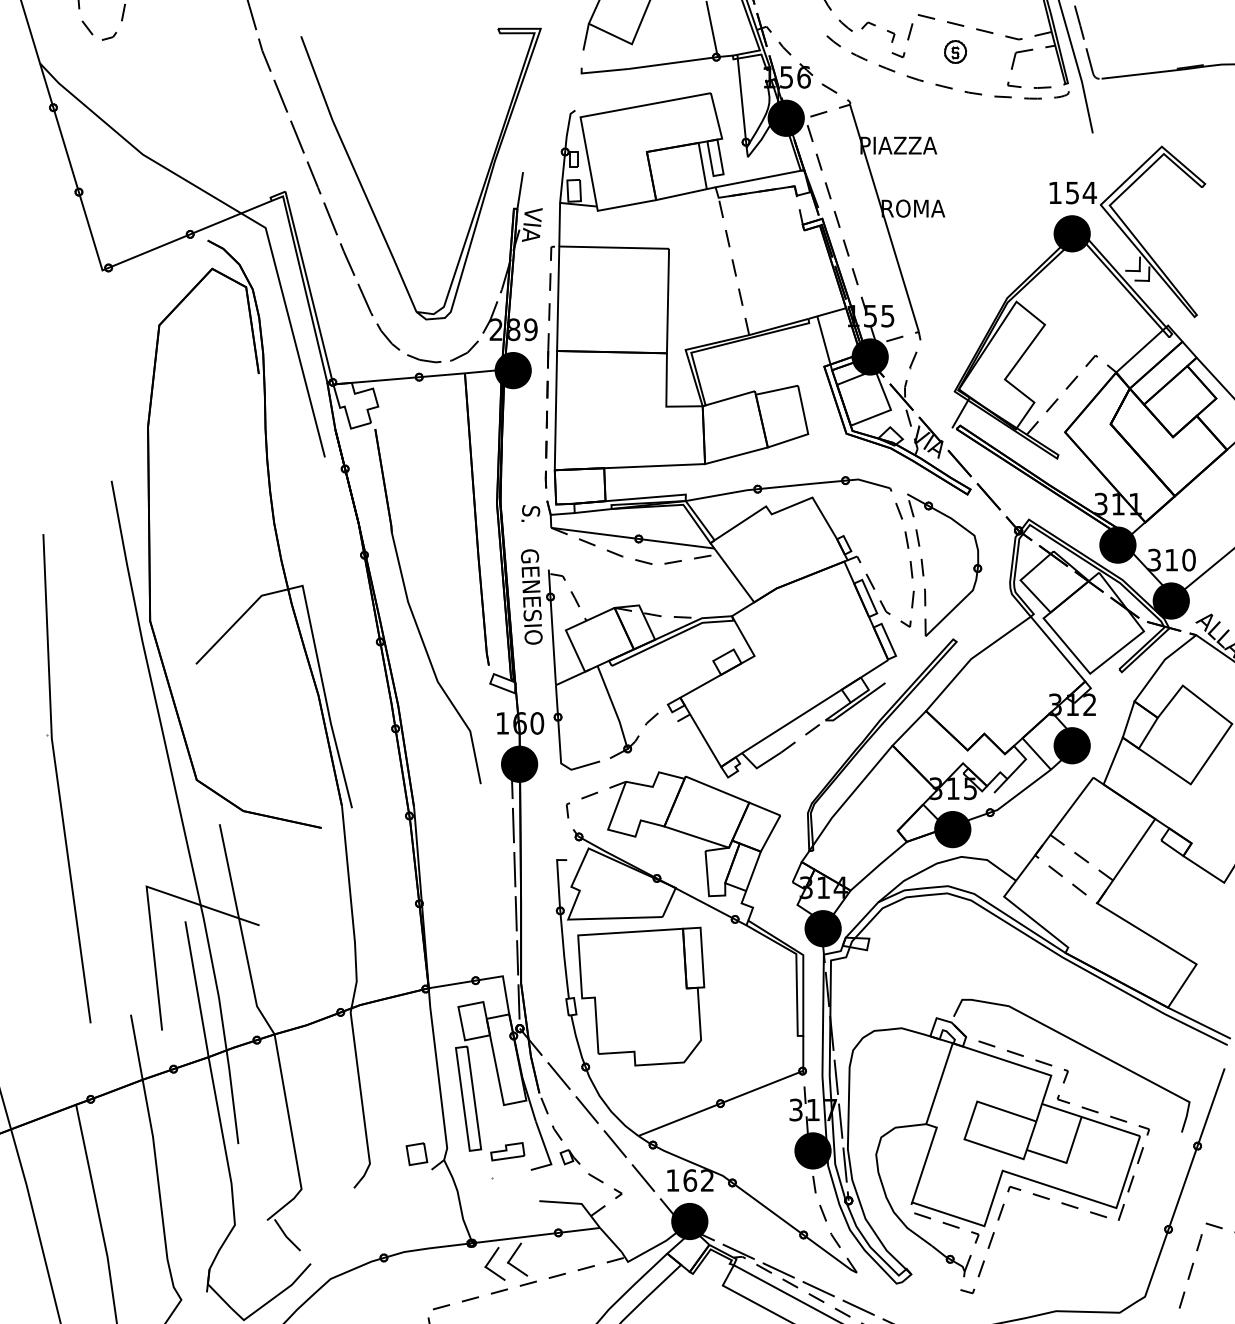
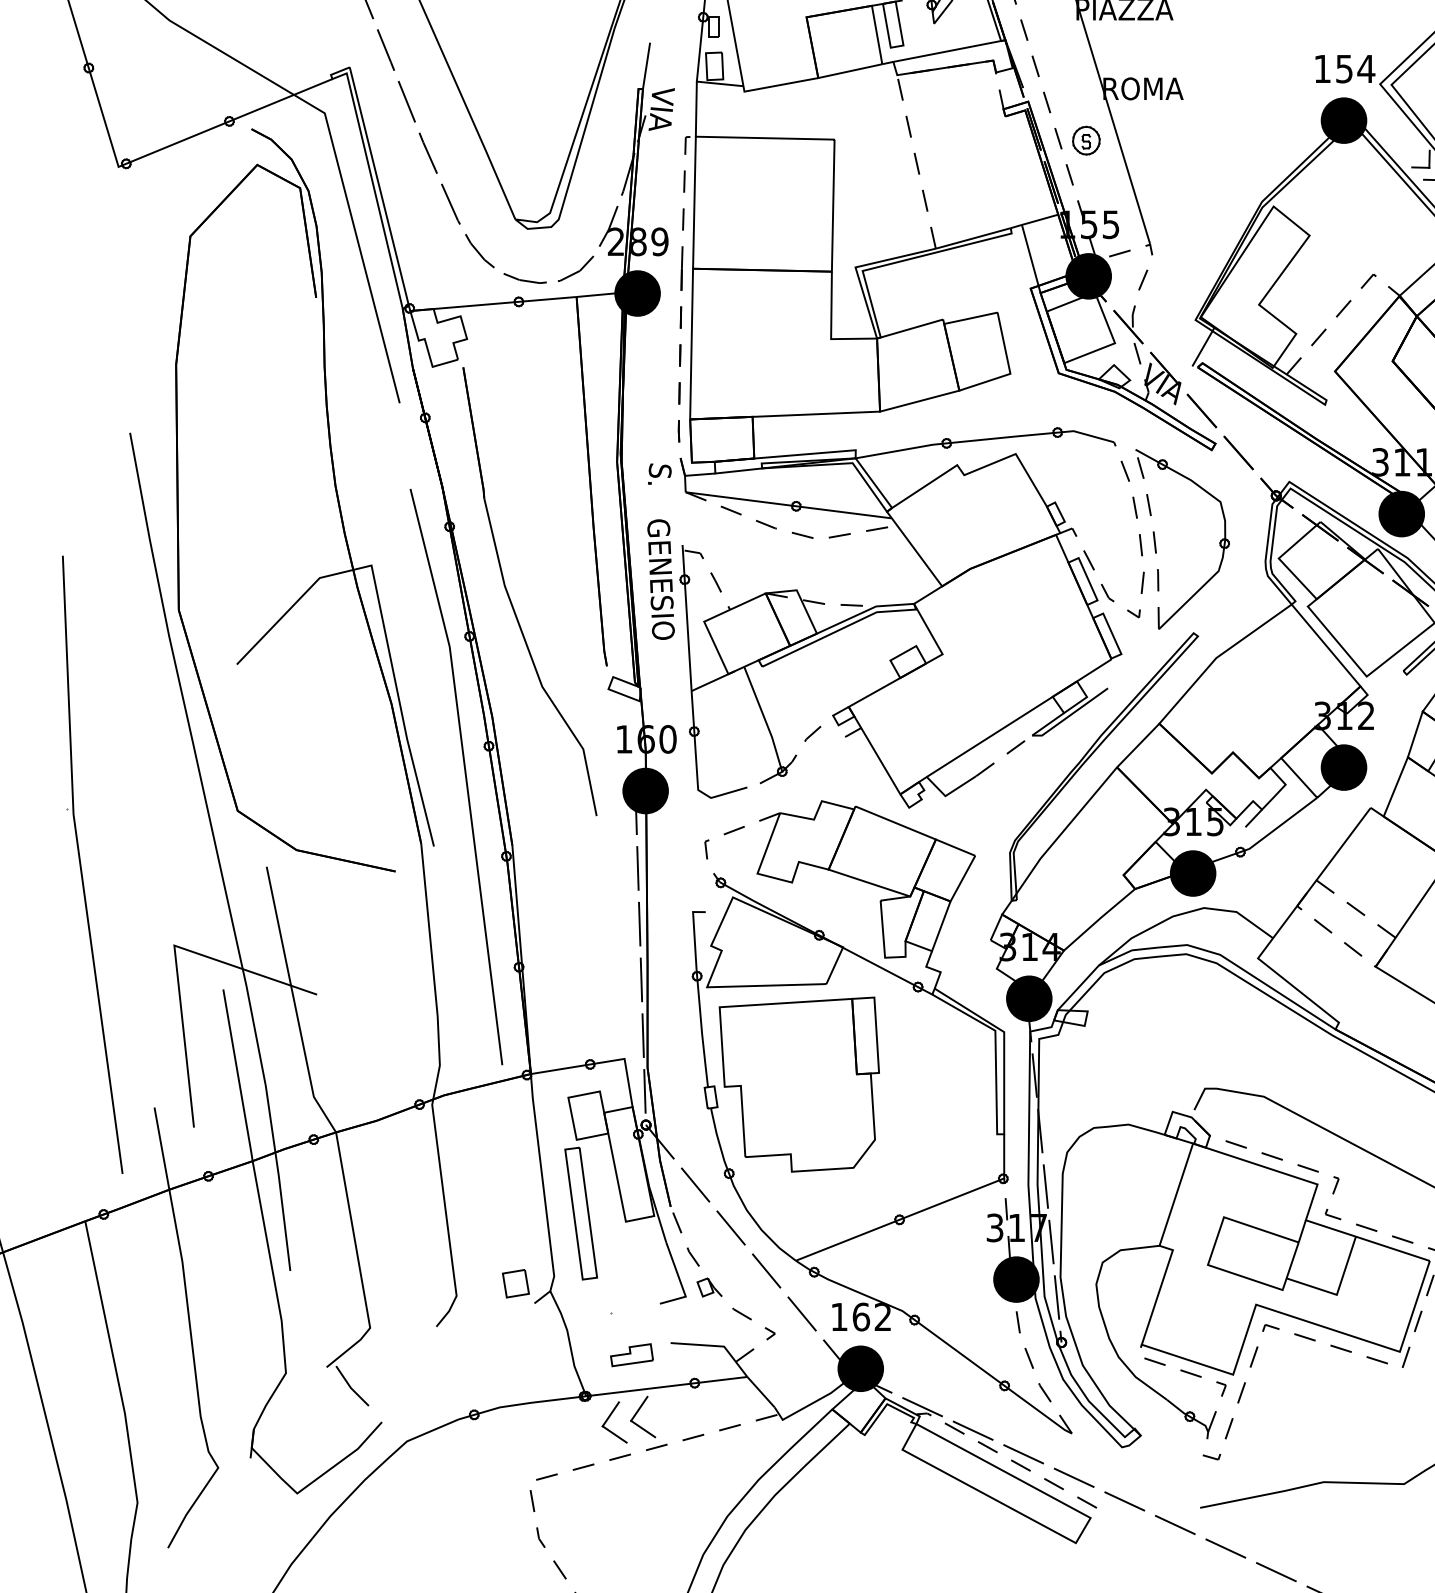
part: (867, 249) -> (1085, 140), added
line: (376, 753) -> (464, 777), added
part: (58, 778) -> (81, 864), moved
part: (507, 1151) -> (631, 1354), moved

